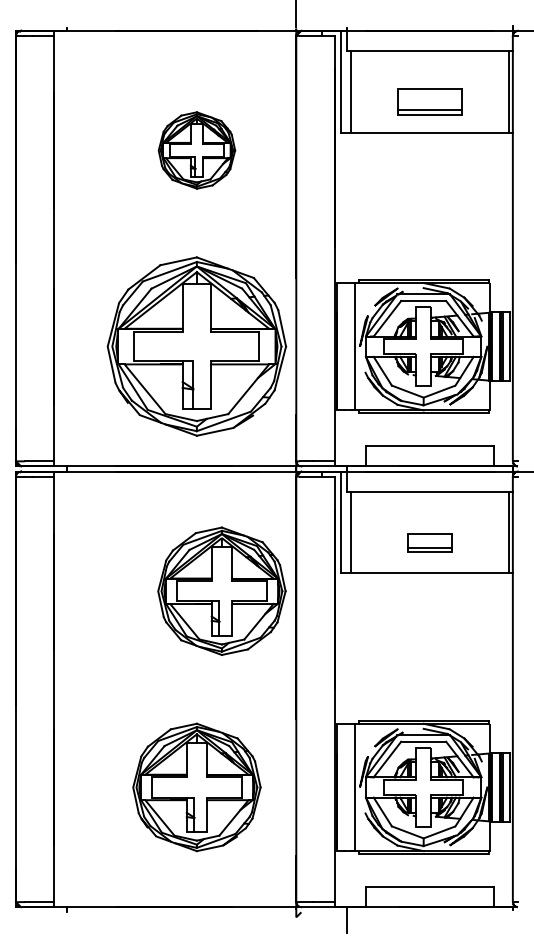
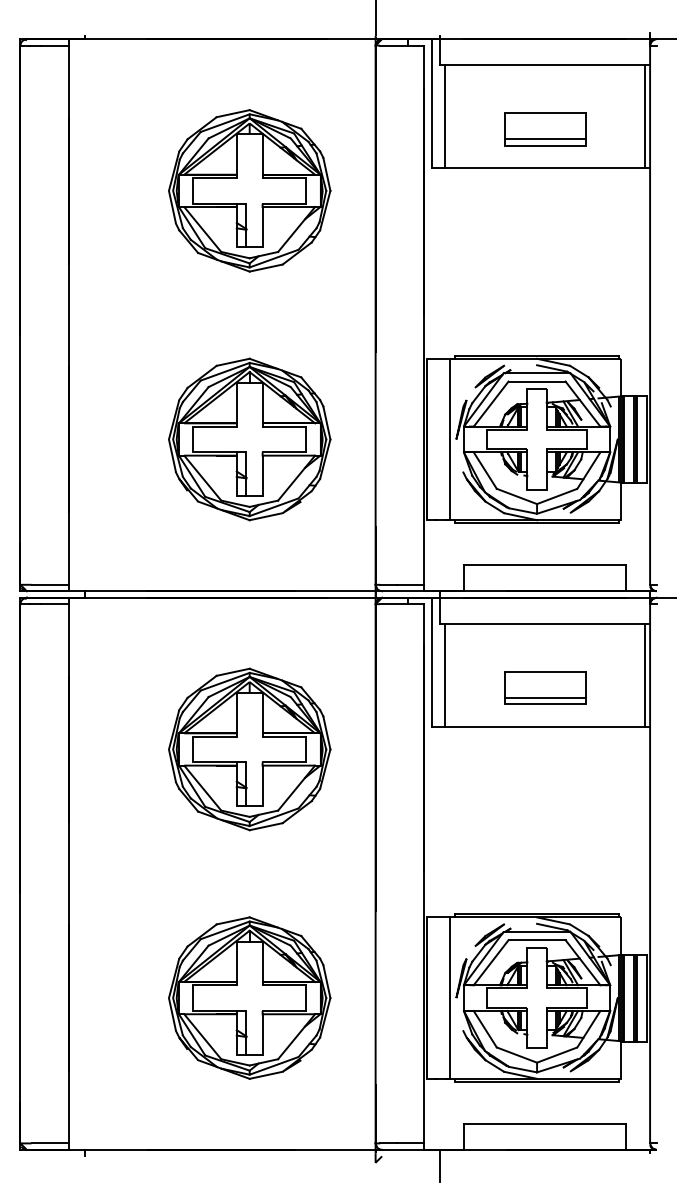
part: (196, 150) -> (249, 190), size x1.67
part: (196, 346) -> (249, 439), size x0.71
part: (429, 542) -> (544, 687), size x1.43
part: (221, 590) -> (249, 748), moved

